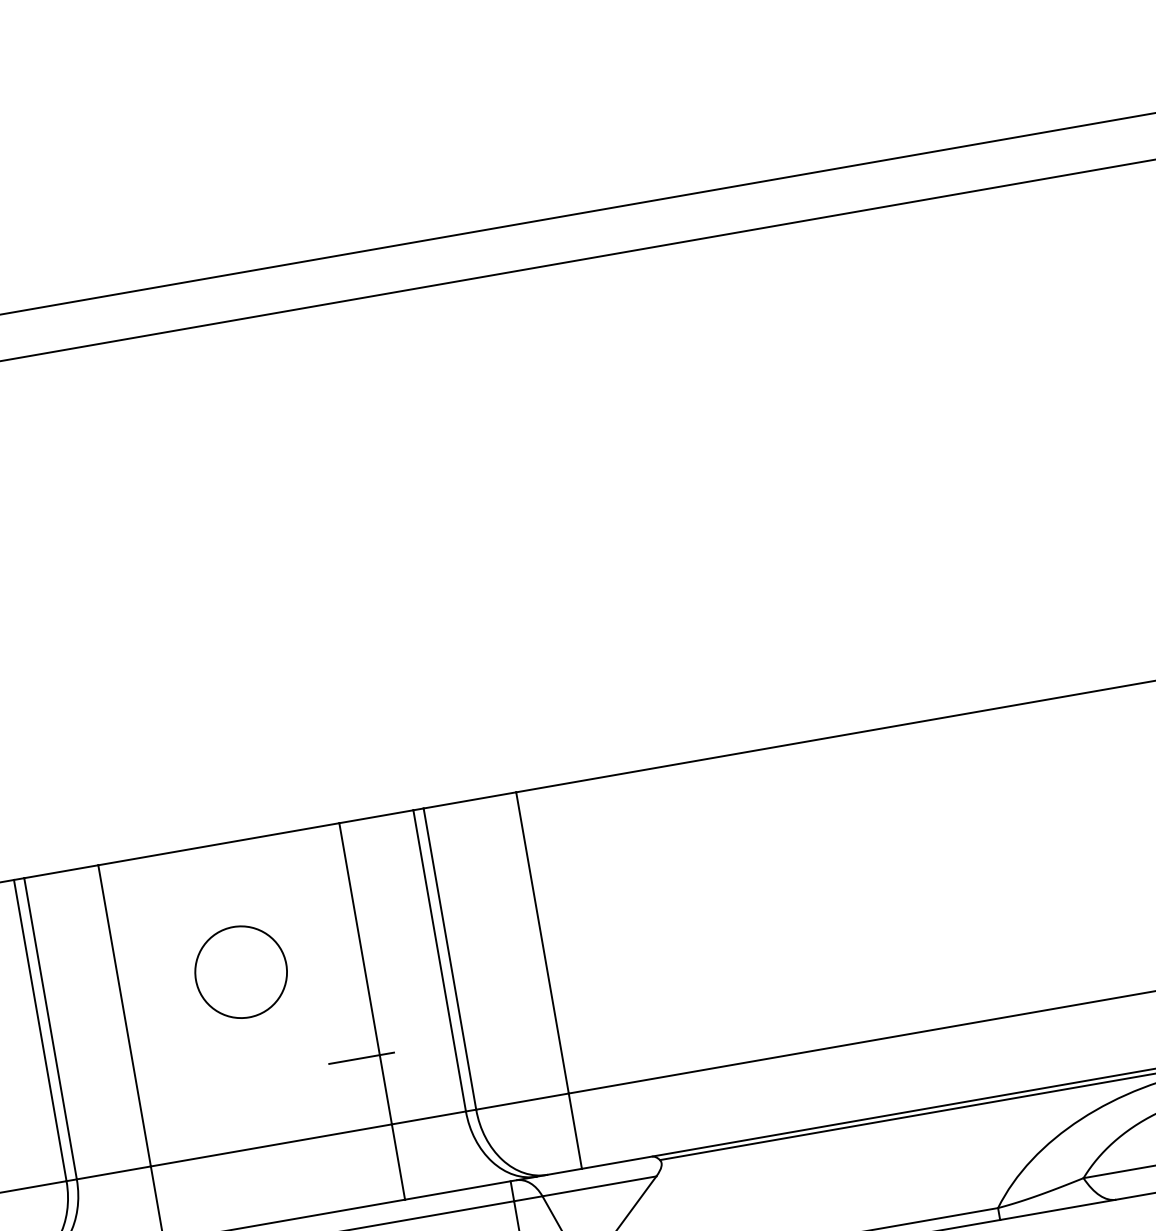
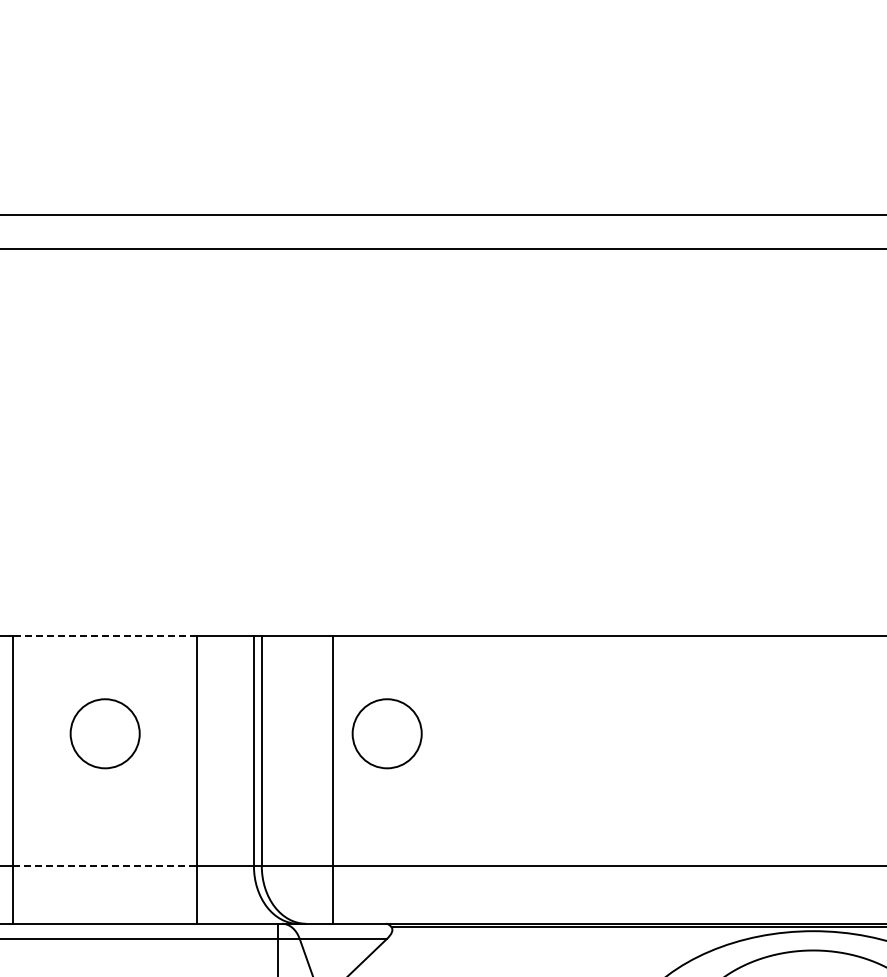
line: (217, 843) -> (104, 635), solid -> dashed
circle: (609, 907) -> (386, 733), added
line: (361, 1058) -> (183, 813), removed
line: (271, 1145) -> (105, 866), solid -> dashed

